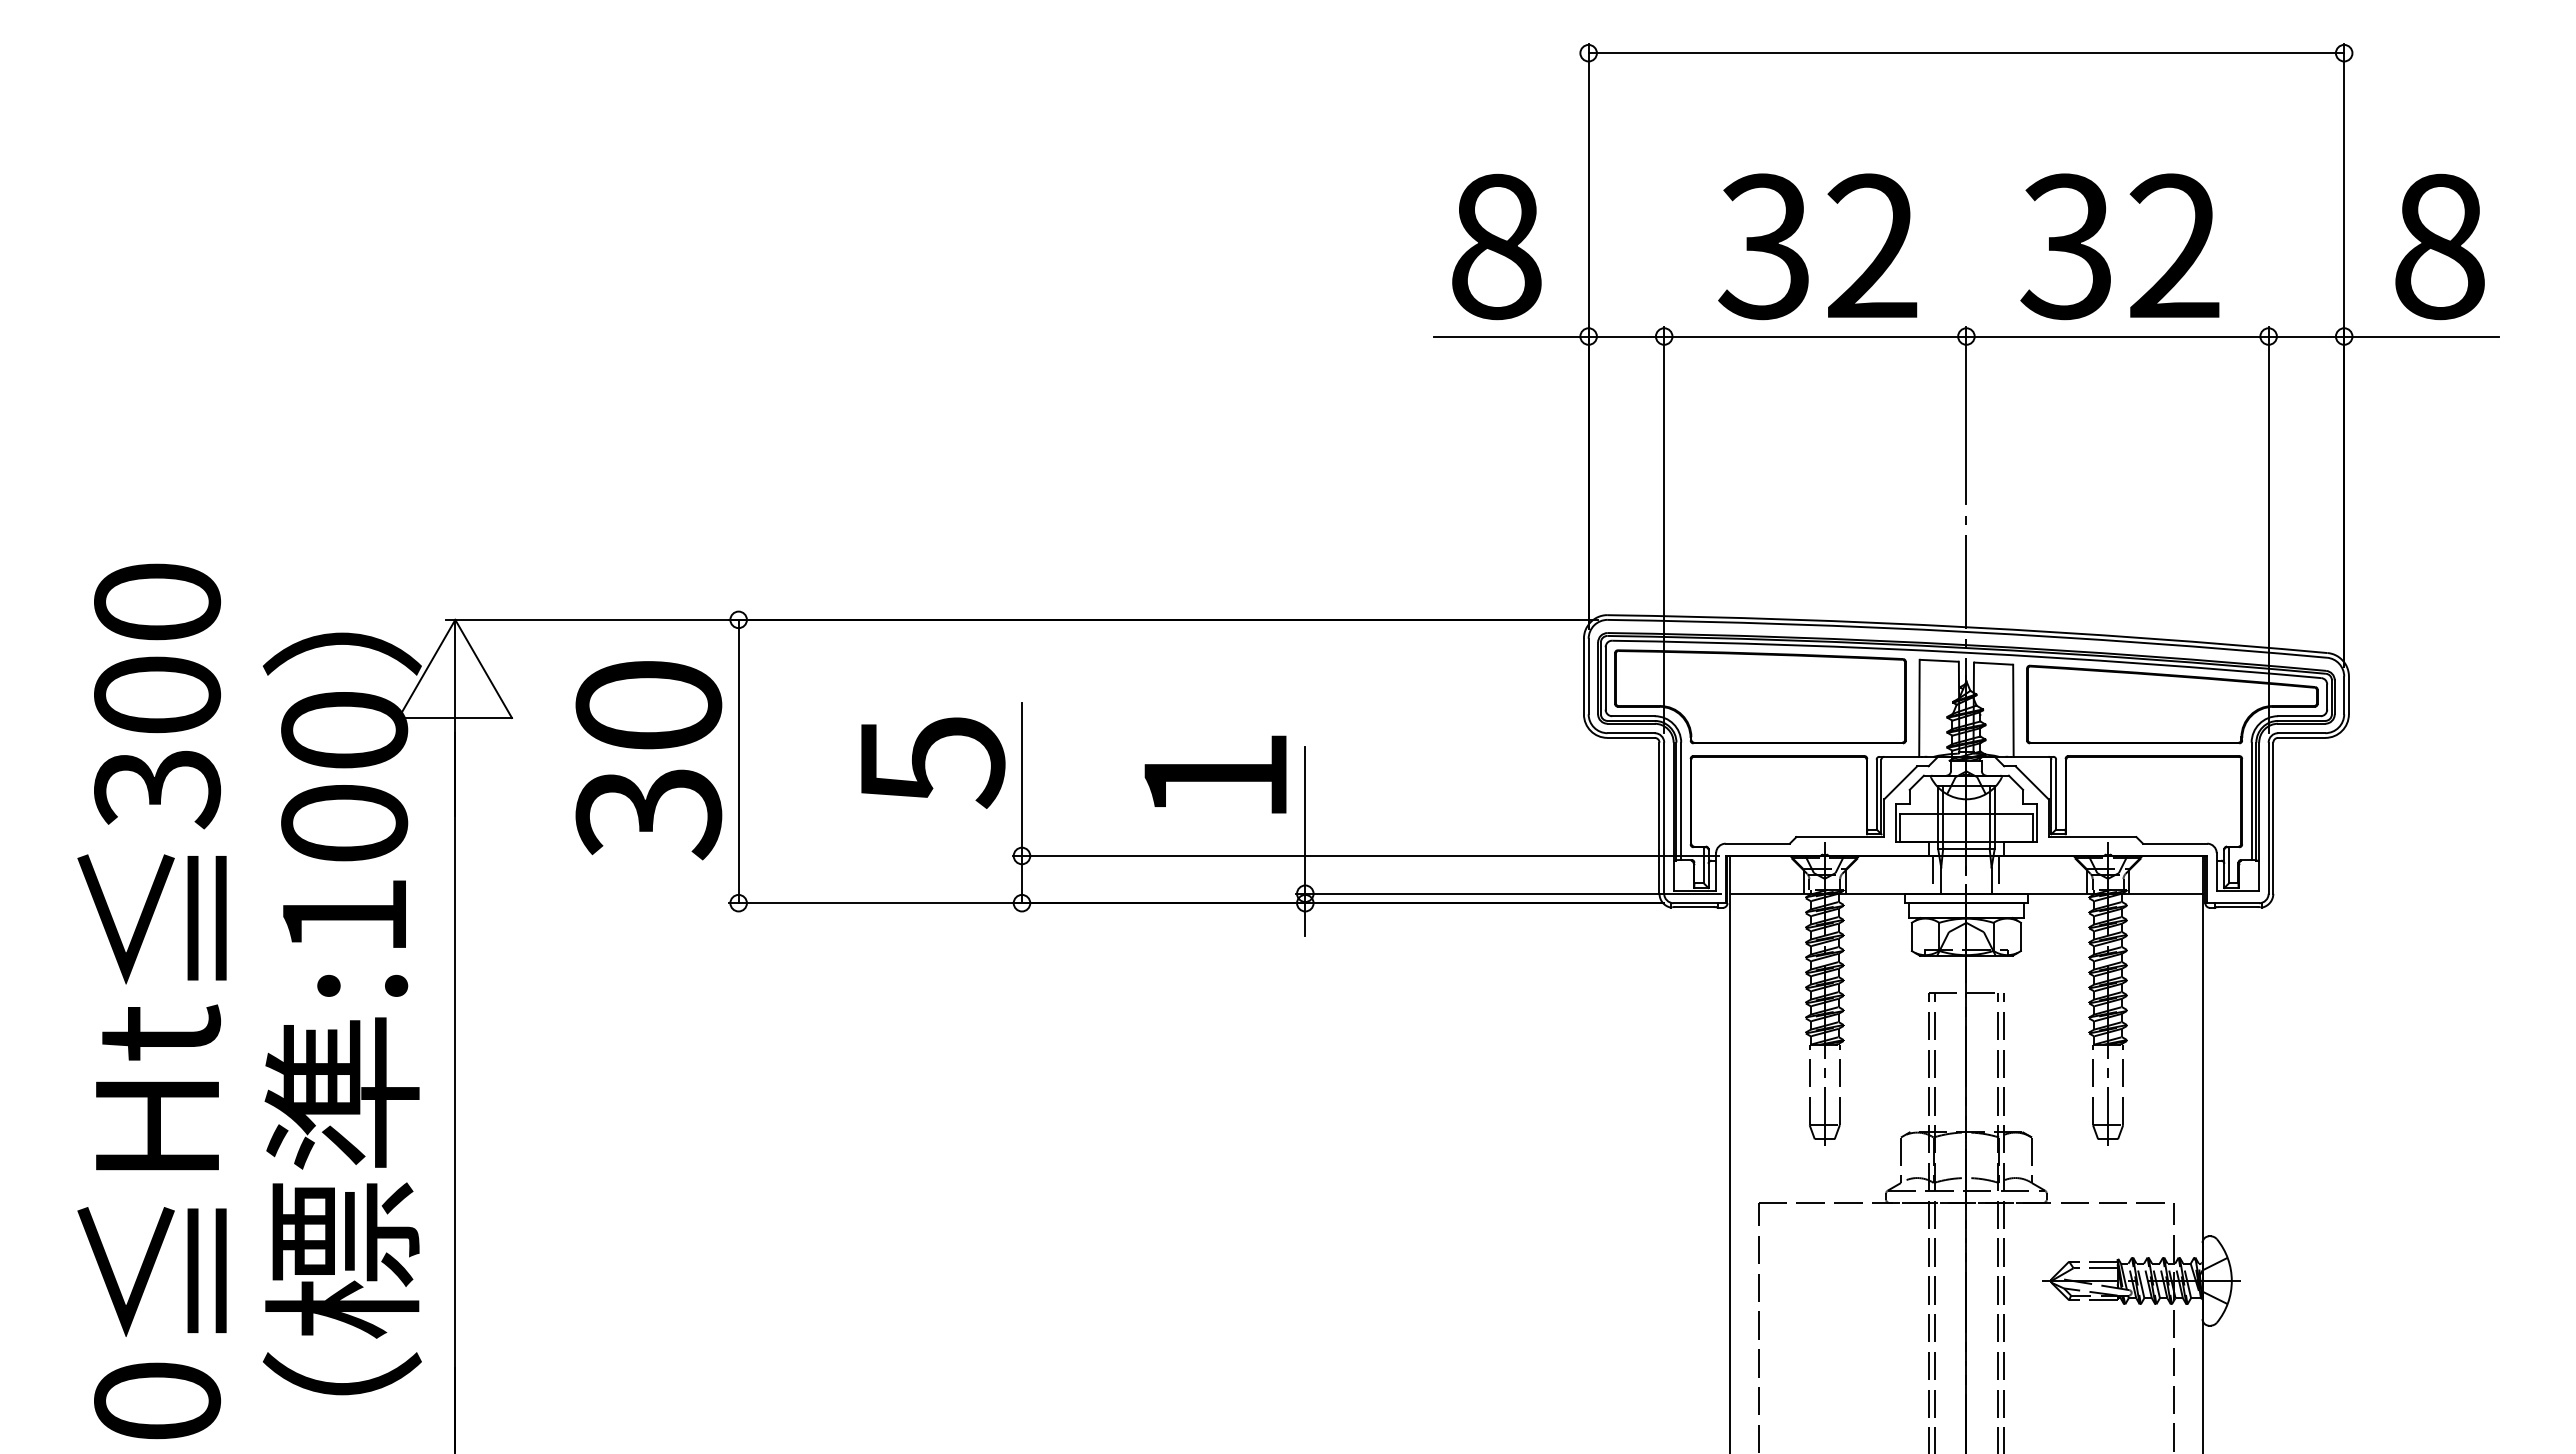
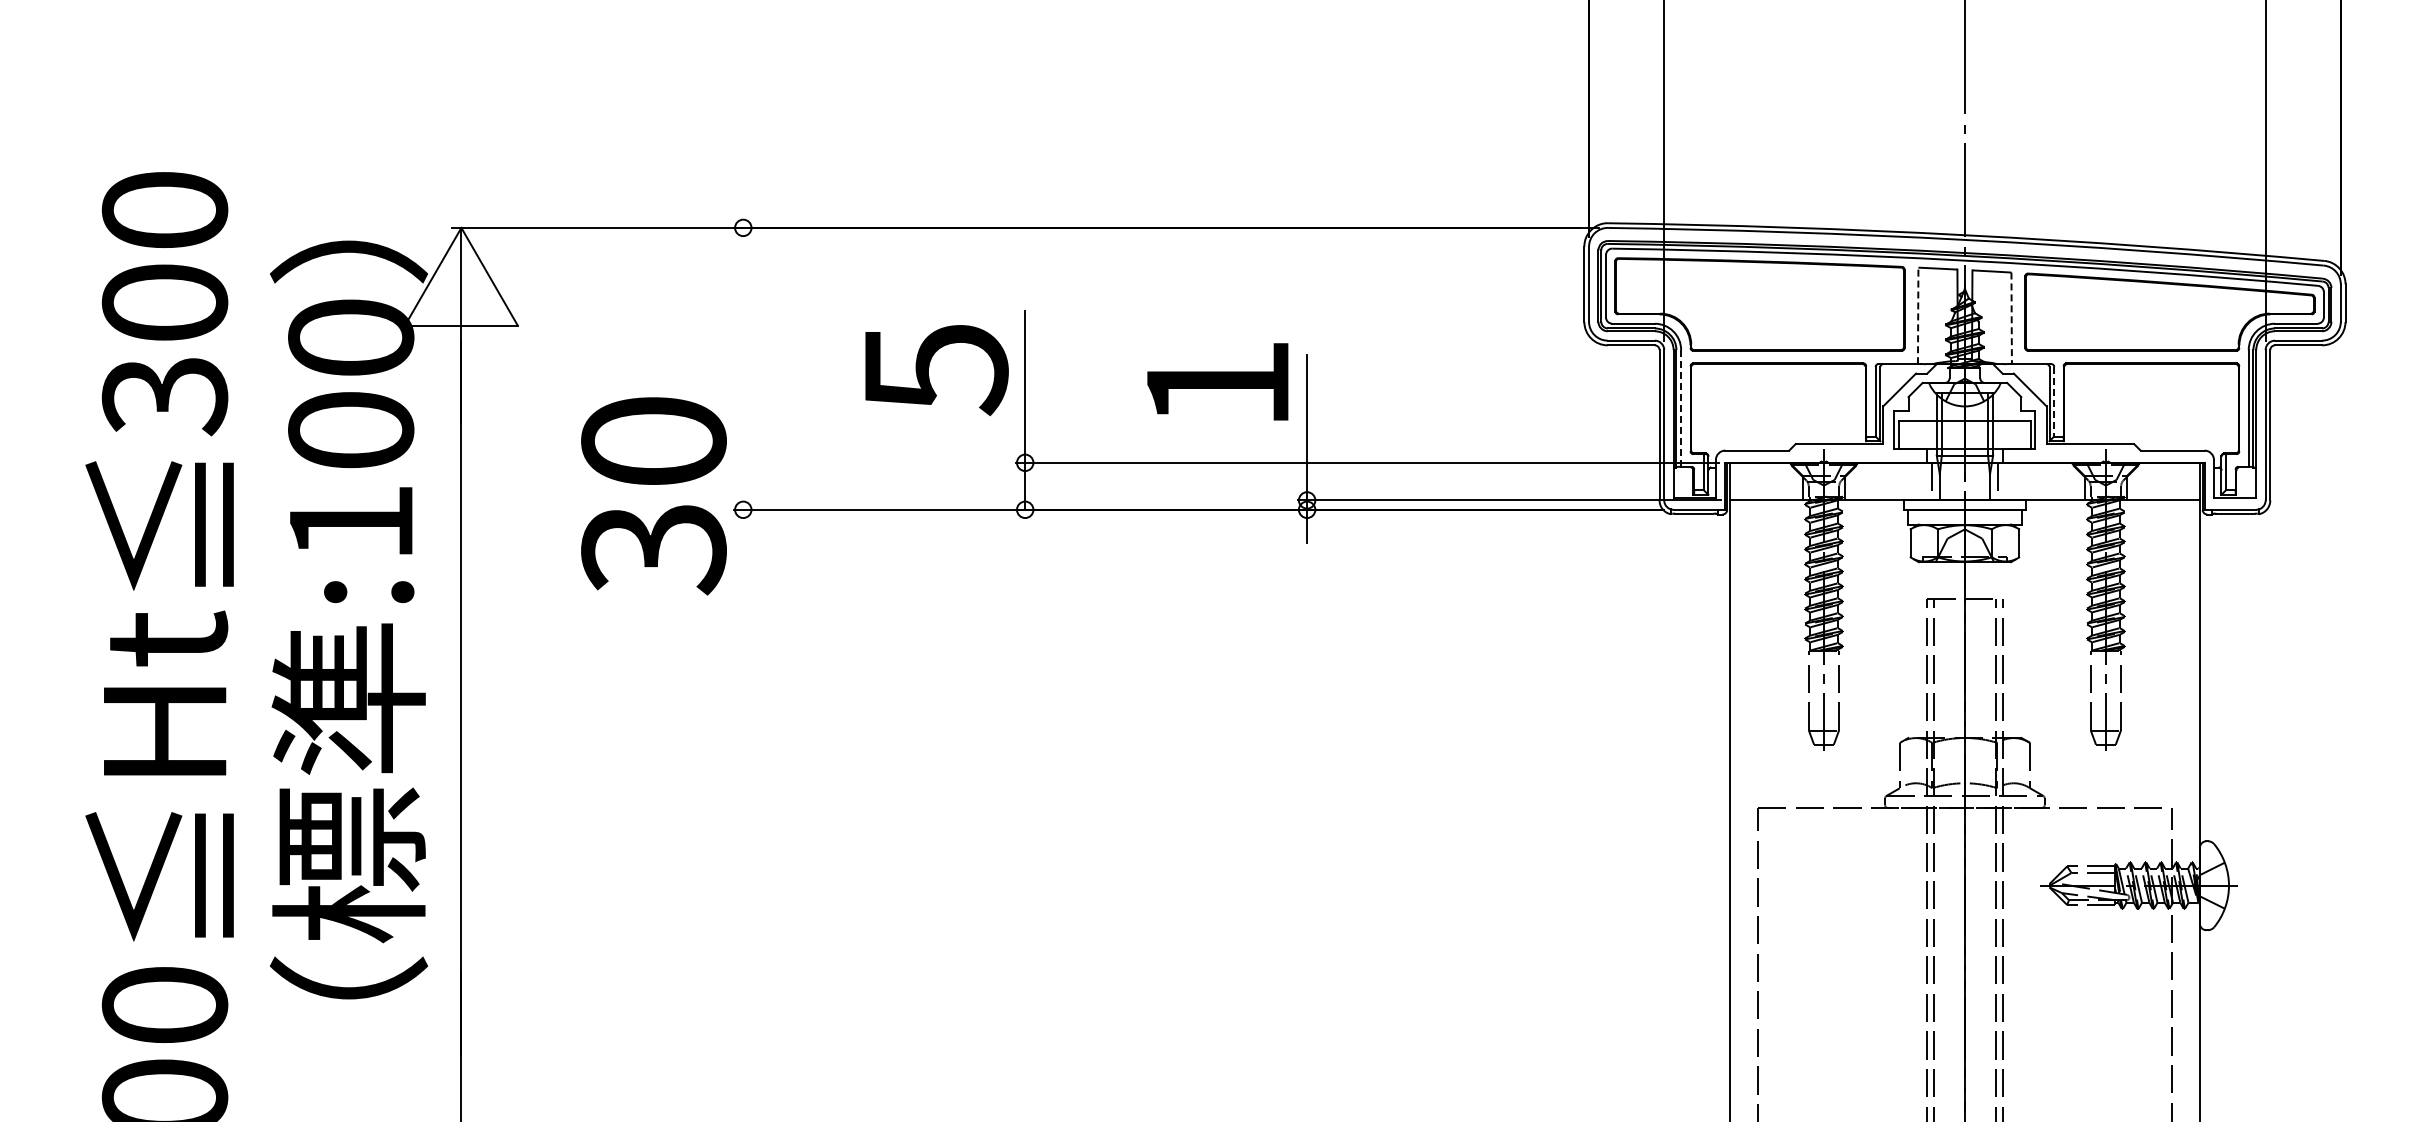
line: (1919, 707) -> (1918, 315), solid -> dashed
line: (2013, 711) -> (2011, 319), solid -> dashed
text: (648, 760) -> (653, 496), moved
line: (738, 761) -> (743, 368), removed
line: (2056, 794) -> (2054, 401), solid -> dashed
line: (1681, 801) -> (1681, 408), solid -> dashed

